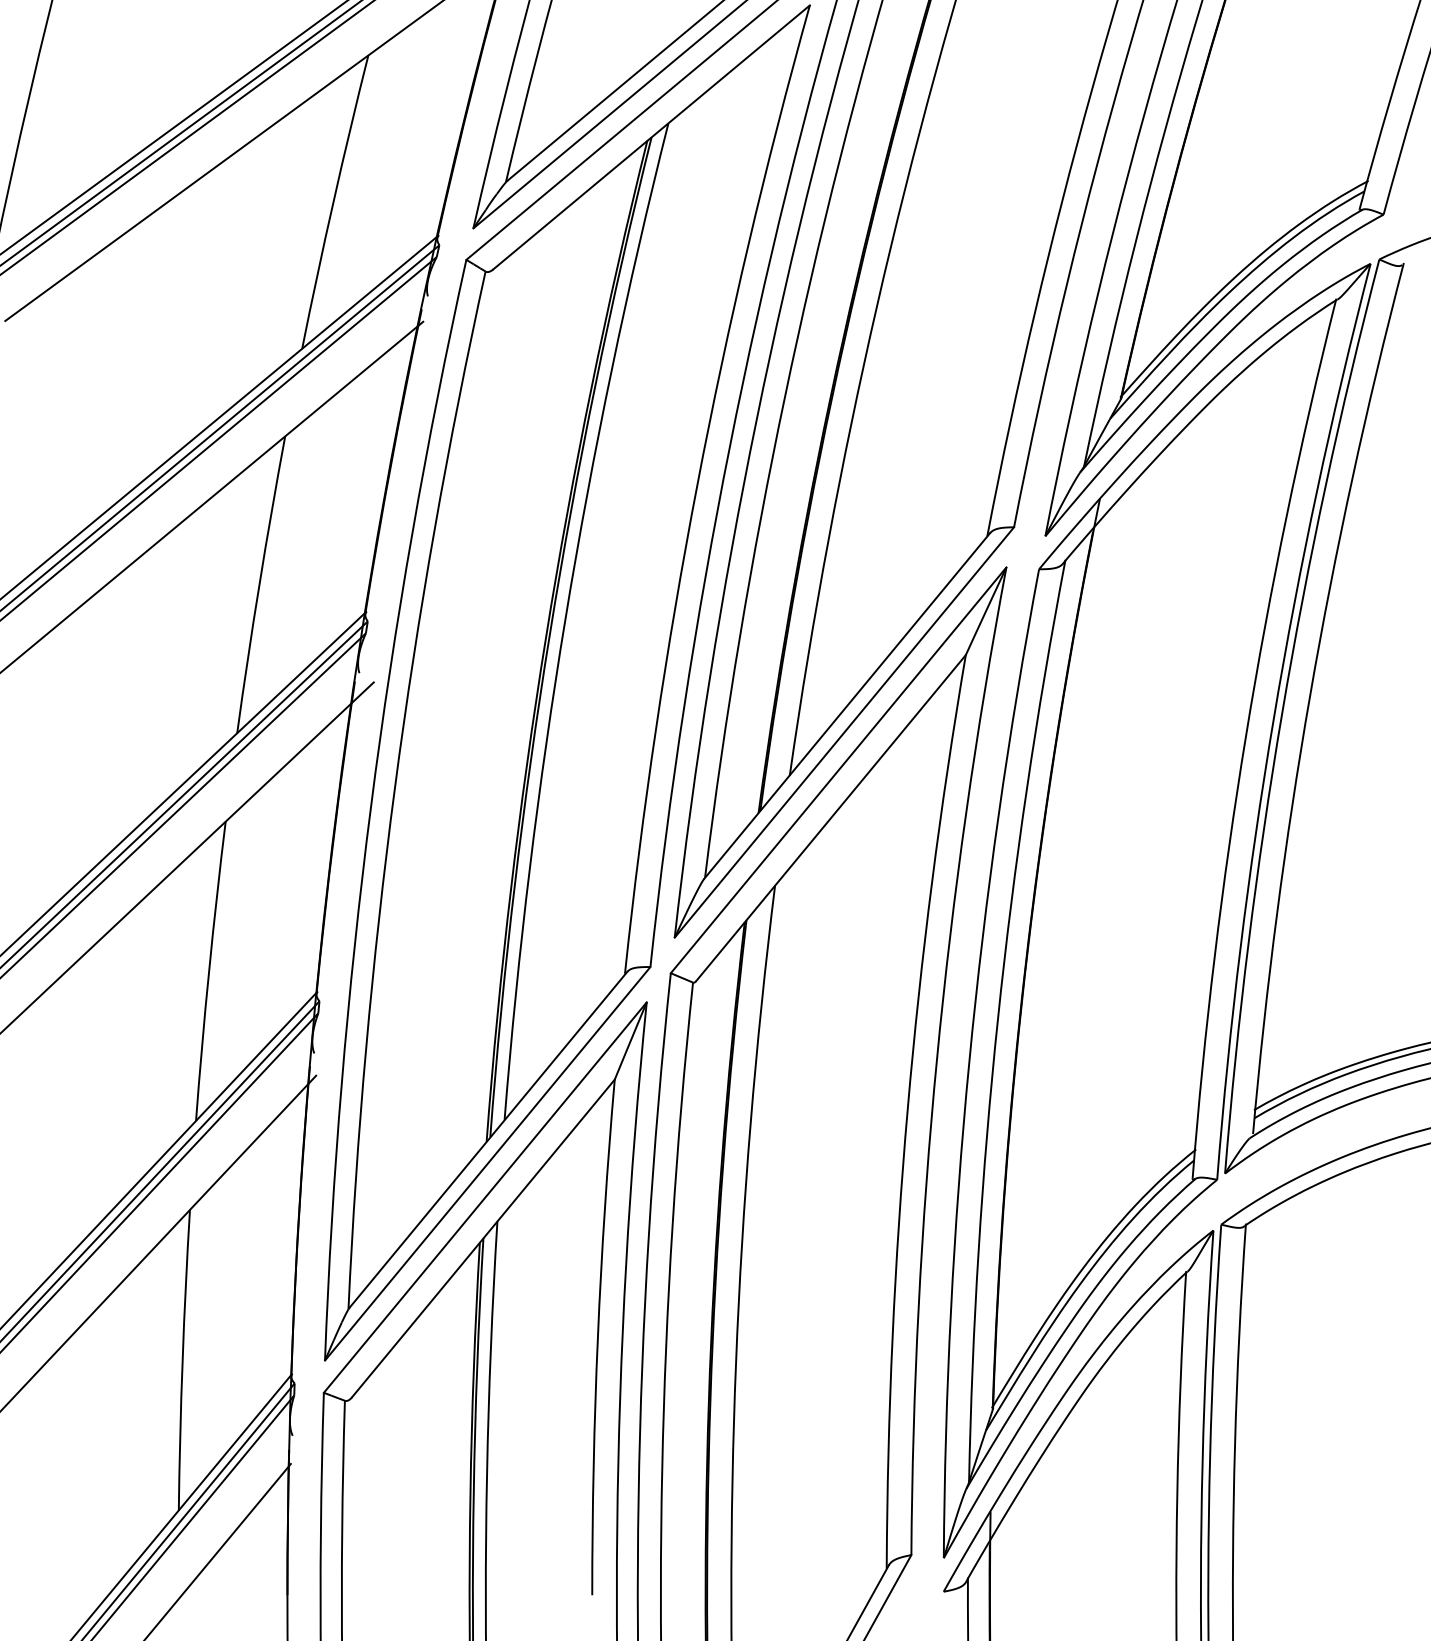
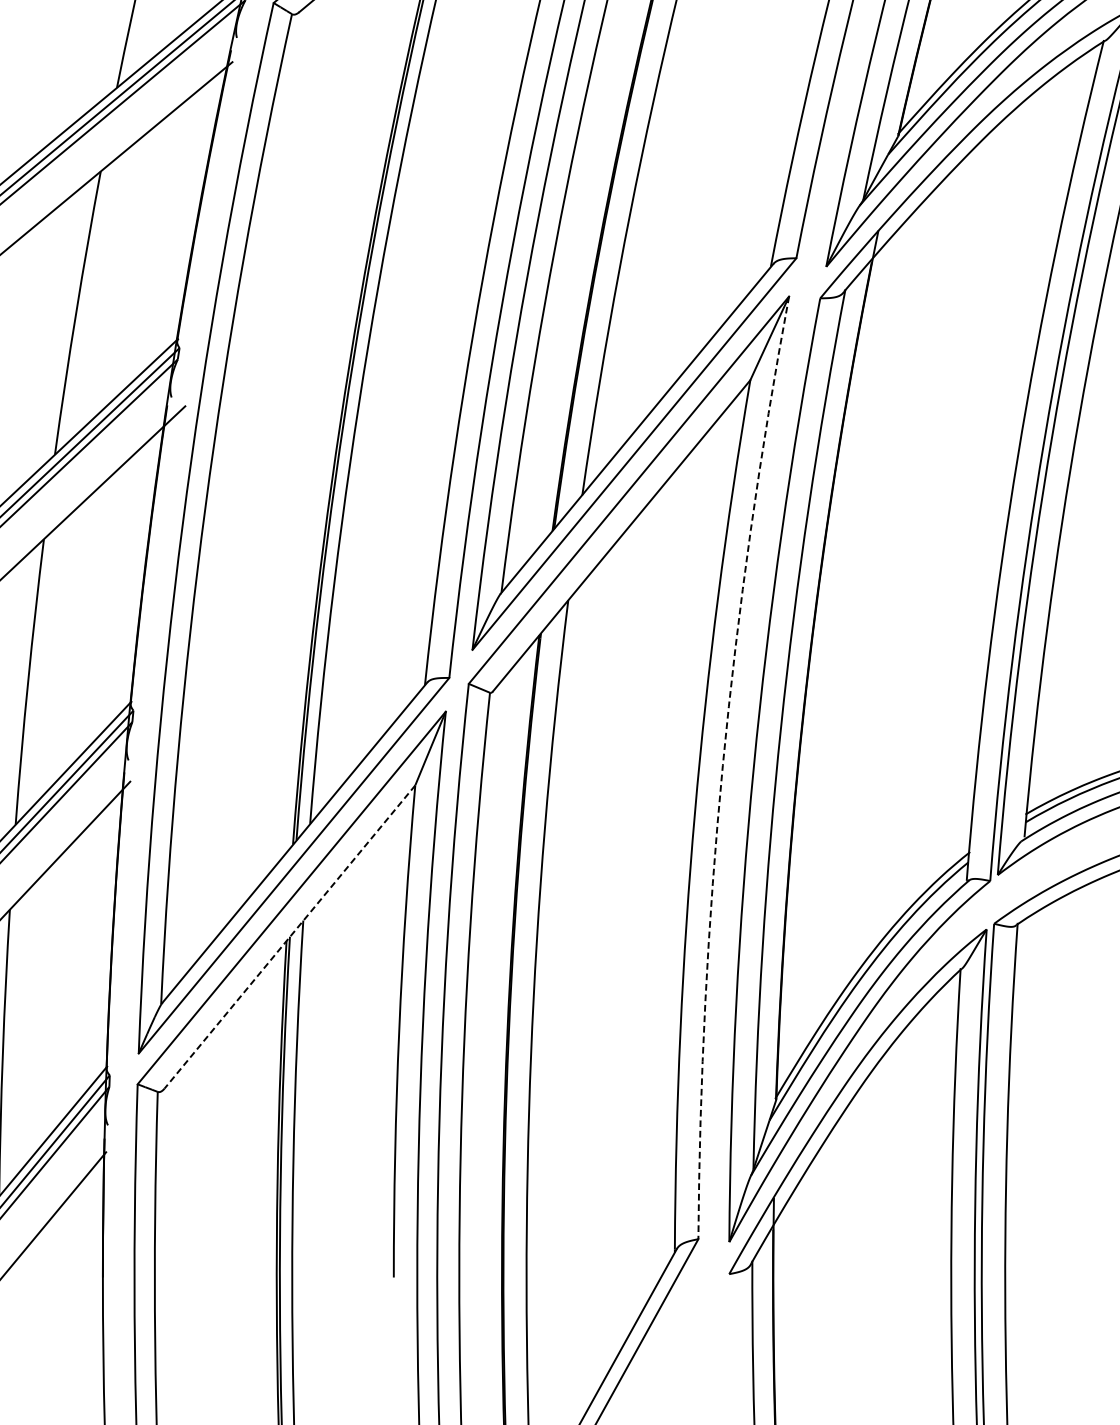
arc: (936, 1059) -> (722, 766), solid -> dashed
line: (483, 1238) -> (290, 937), solid -> dashed

